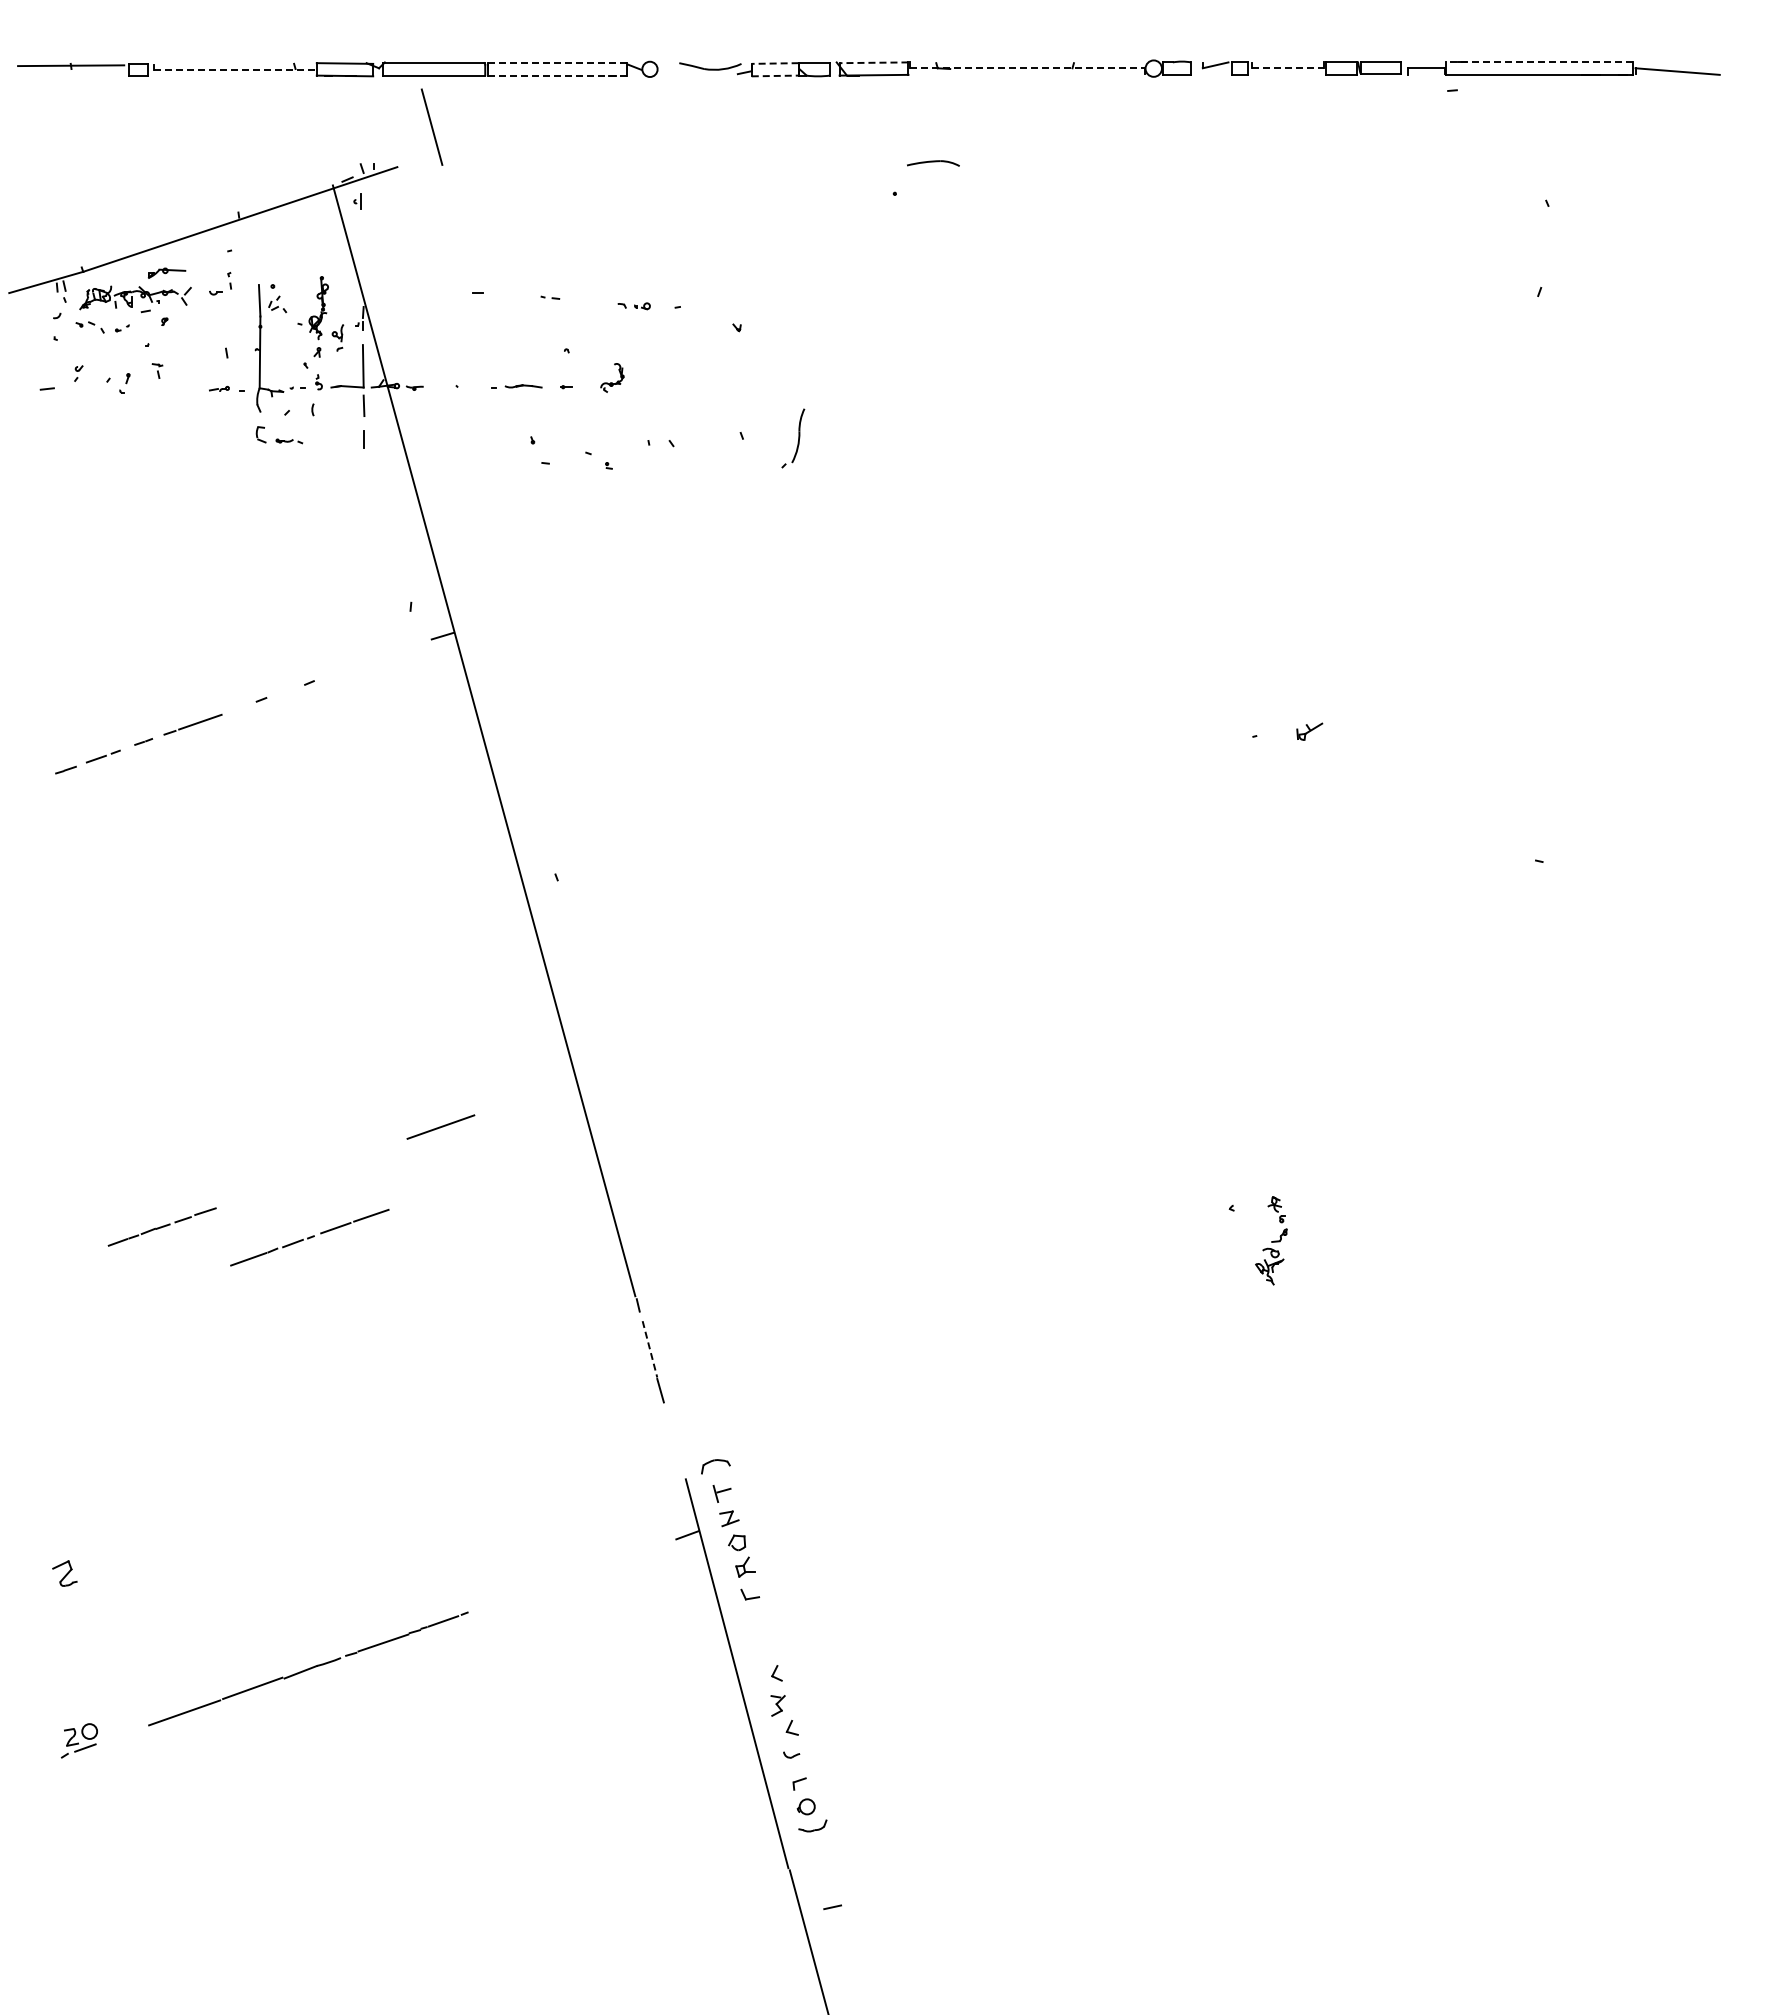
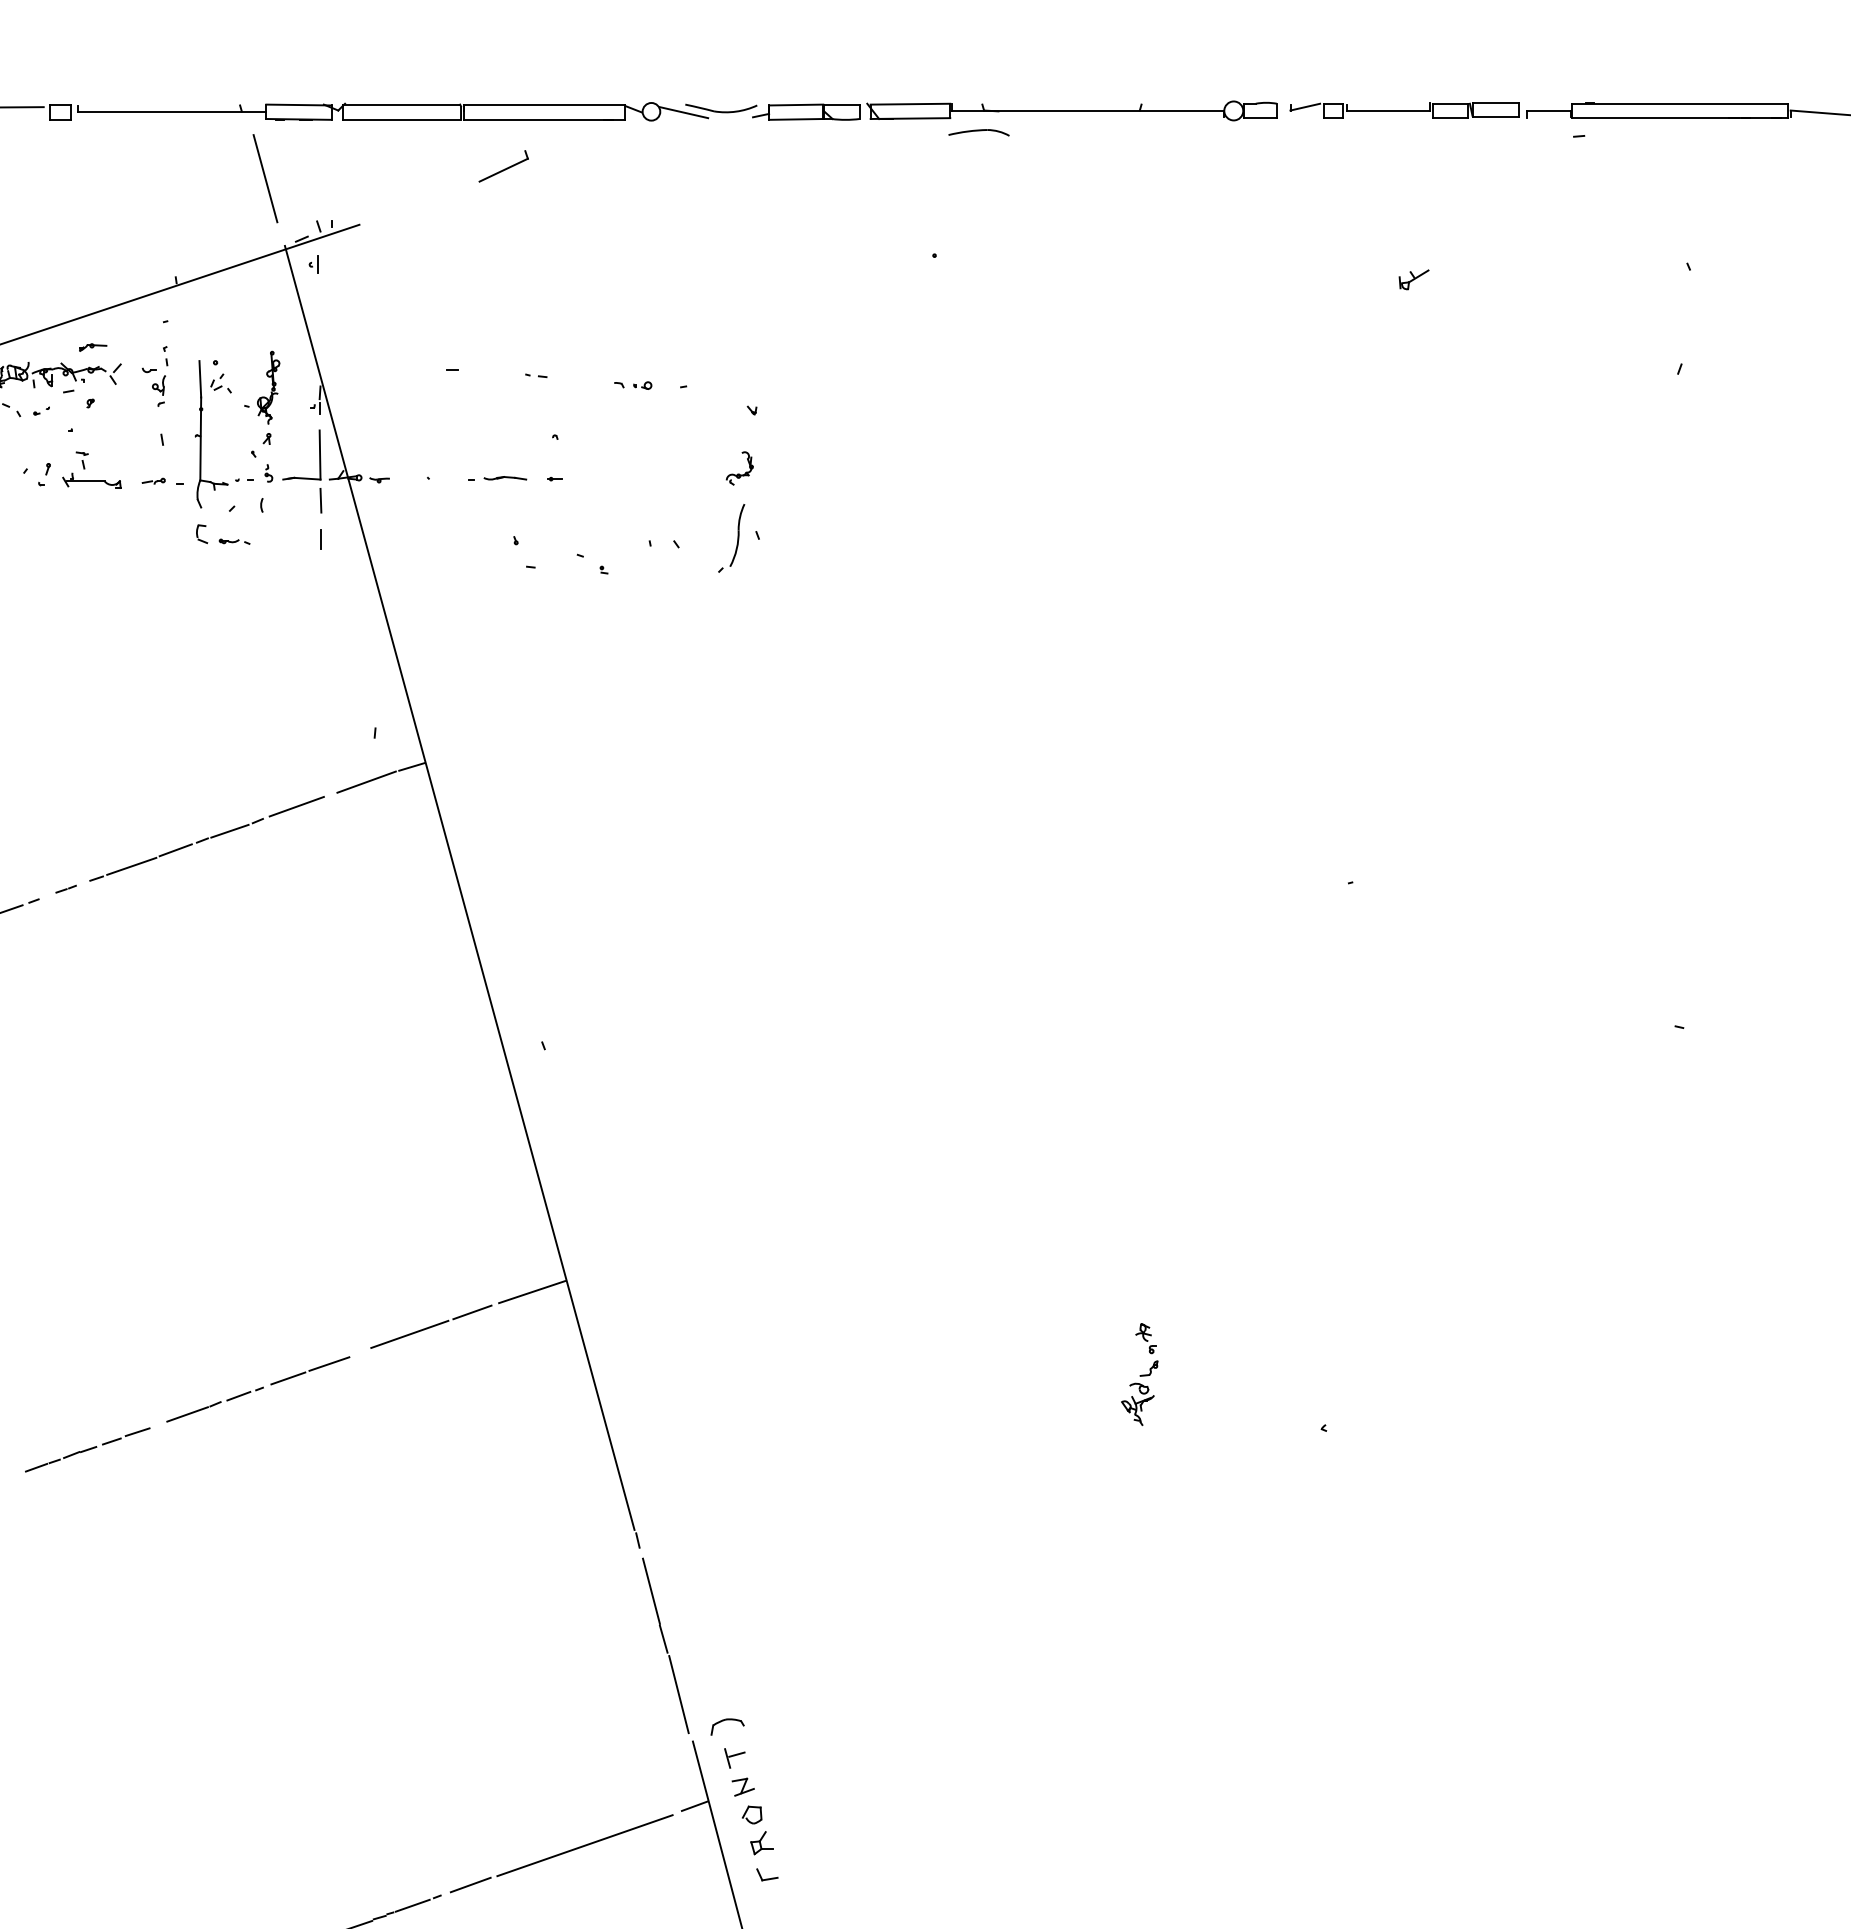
line: (873, 62) -> (909, 103), dashed -> solid
line: (1539, 62) -> (1679, 103), dashed -> solid
line: (557, 63) -> (544, 105), dashed -> solid
line: (774, 63) -> (795, 105), dashed -> solid
line: (1027, 68) -> (1087, 110), dashed -> solid
line: (1287, 68) -> (1388, 110), dashed -> solid
line: (235, 69) -> (172, 111), dashed -> solid
line: (678, 69) -> (684, 111), added
line: (775, 75) -> (796, 118), dashed -> solid
line: (557, 76) -> (544, 120), dashed -> solid
part: (522, 116) -> (504, 166), added
line: (431, 126) -> (264, 177), moved
part: (933, 163) -> (979, 132), moved
part: (166, 273) -> (92, 347), size x0.62
part: (337, 337) -> (158, 390), moved
part: (612, 377) -> (739, 467), moved
part: (165, 388) -> (91, 480), added
part: (793, 438) -> (731, 538), moved
line: (403, 649) -> (366, 782), added
line: (342, 670) -> (296, 806), added
line: (285, 691) -> (230, 830), added
line: (238, 708) -> (175, 850), added
part: (1309, 731) -> (1413, 279), moved
line: (546, 1090) -> (531, 1292), added
line: (494, 1107) -> (471, 1311), added
line: (309, 1237) -> (257, 1389), moved
part: (1271, 1240) -> (1139, 1374), moved
line: (650, 1349) -> (652, 1591), dashed -> solid
line: (673, 1438) -> (678, 1694), added
line: (592, 1569) -> (585, 1845), added
line: (493, 1603) -> (470, 1885), added

